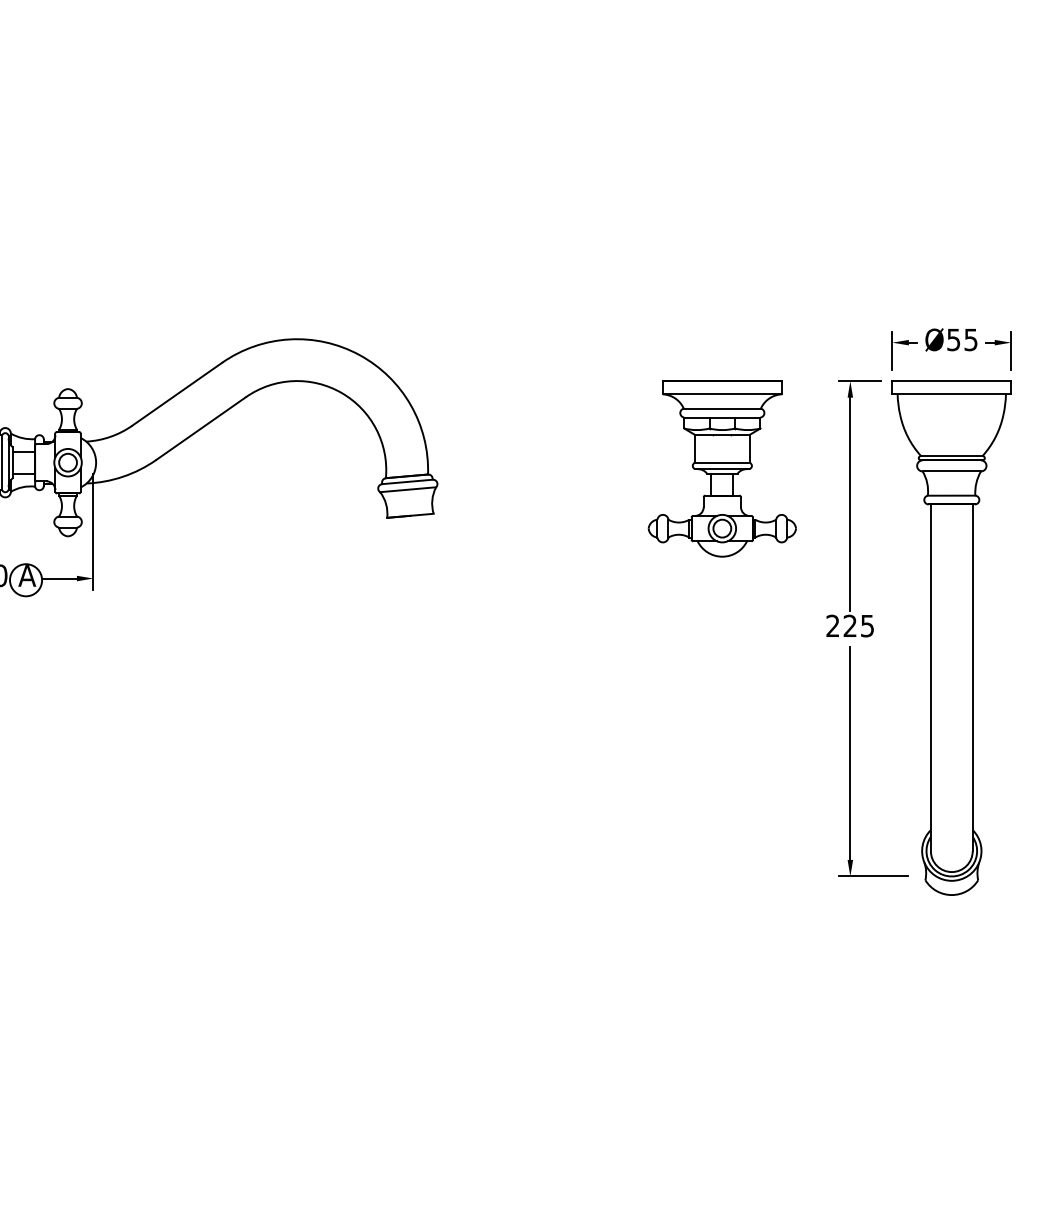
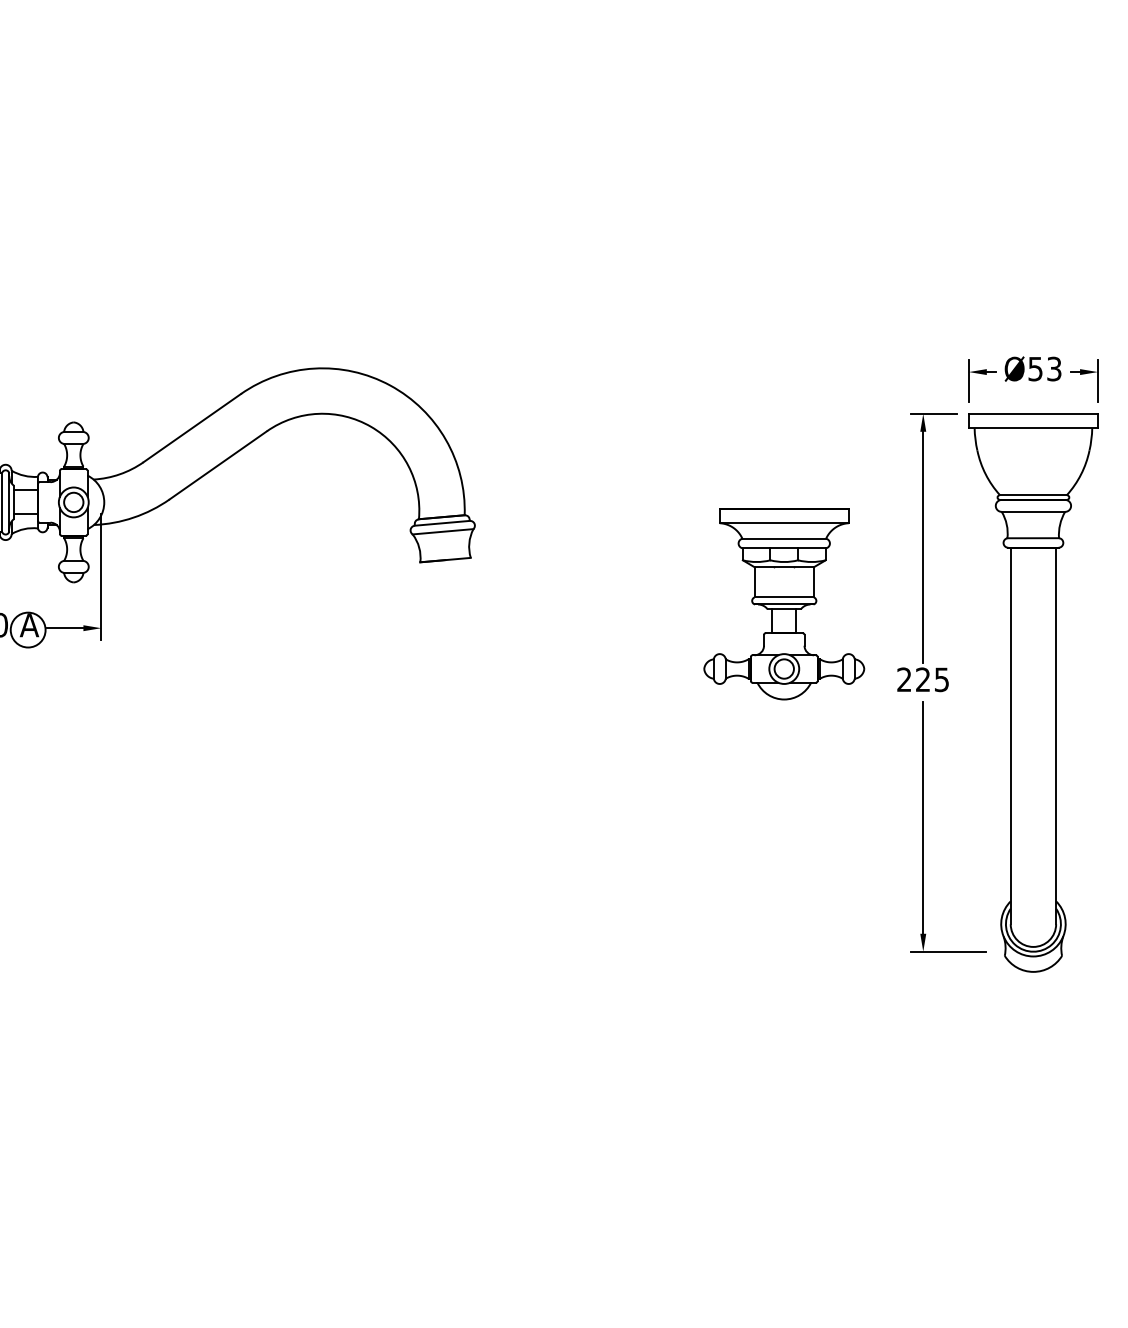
text: (971, 339) -> (1054, 368), Ø55 -> Ø53
part: (722, 469) -> (784, 604), moved

